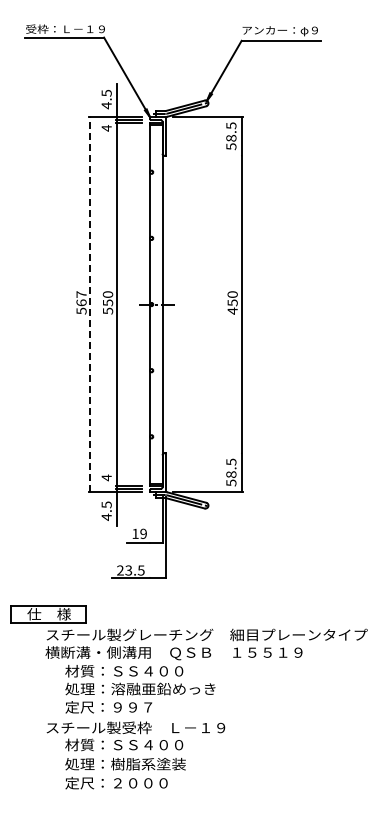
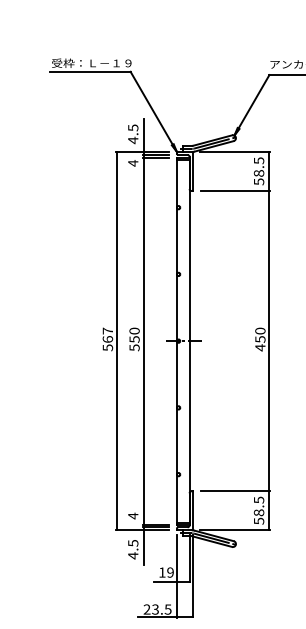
line: (207, 155) -> (234, 190), added
line: (90, 304) -> (116, 341), dashed -> solid
line: (207, 453) -> (234, 491), added
line: (149, 537) -> (176, 576), added

